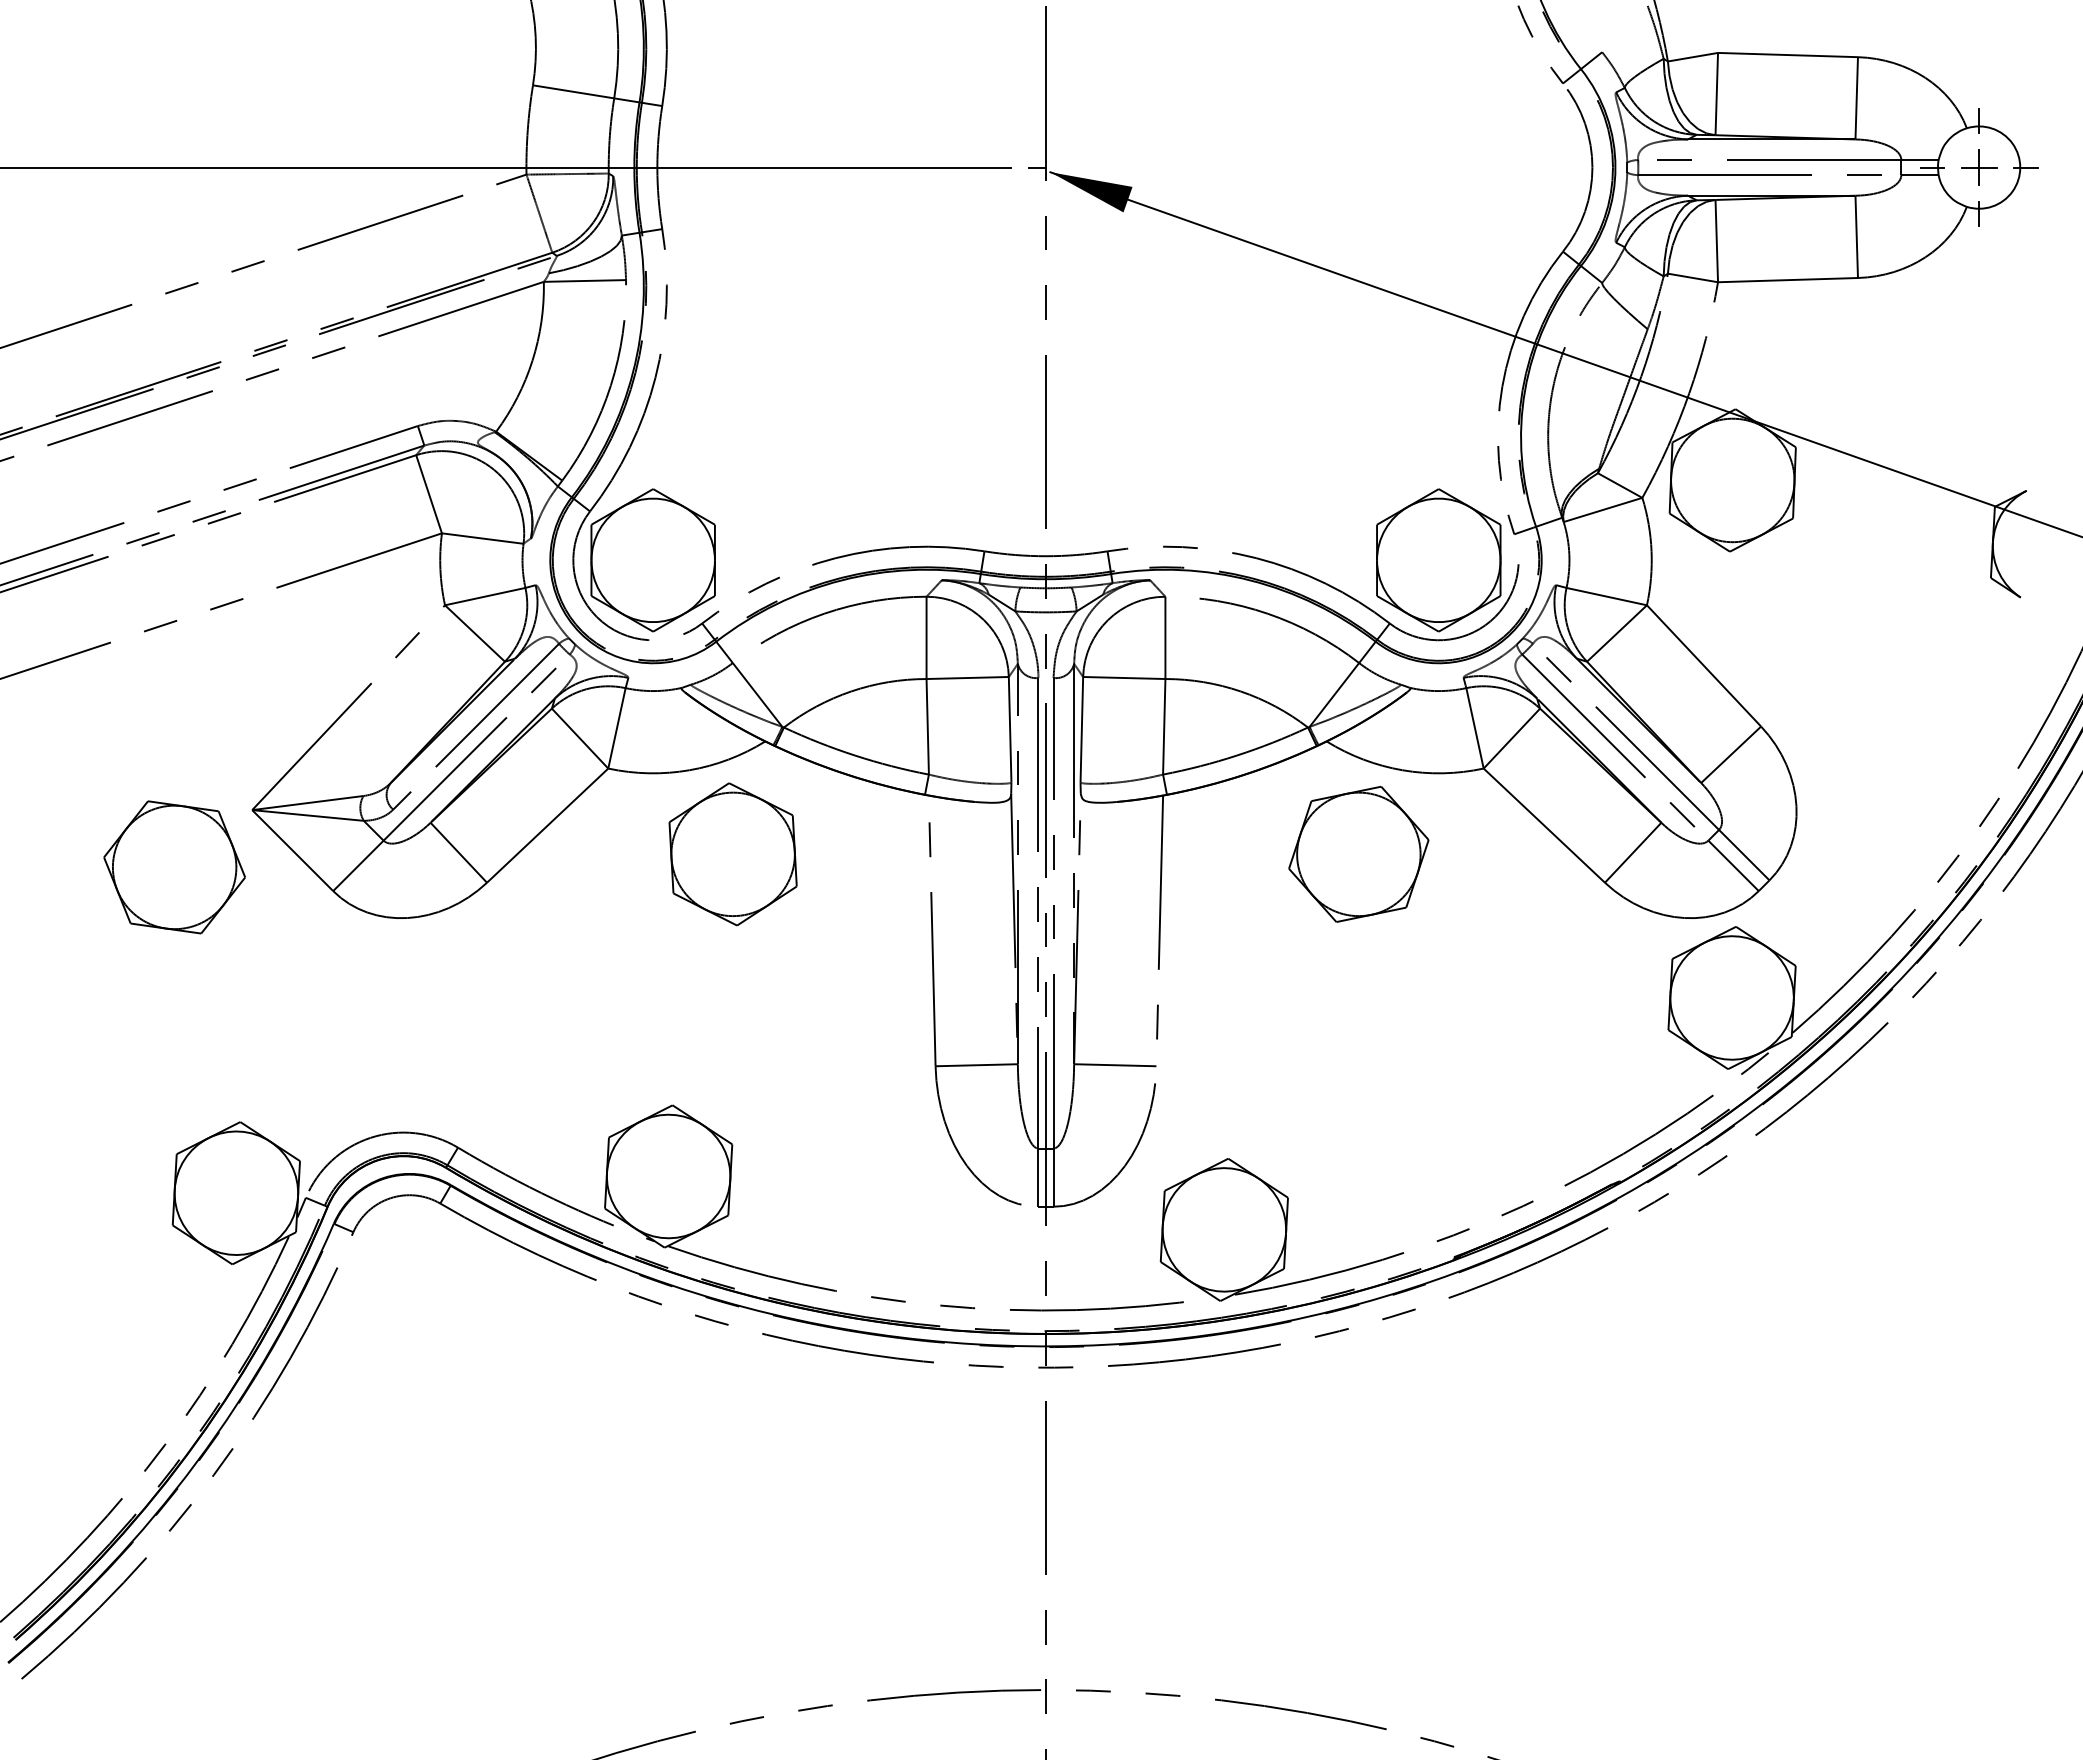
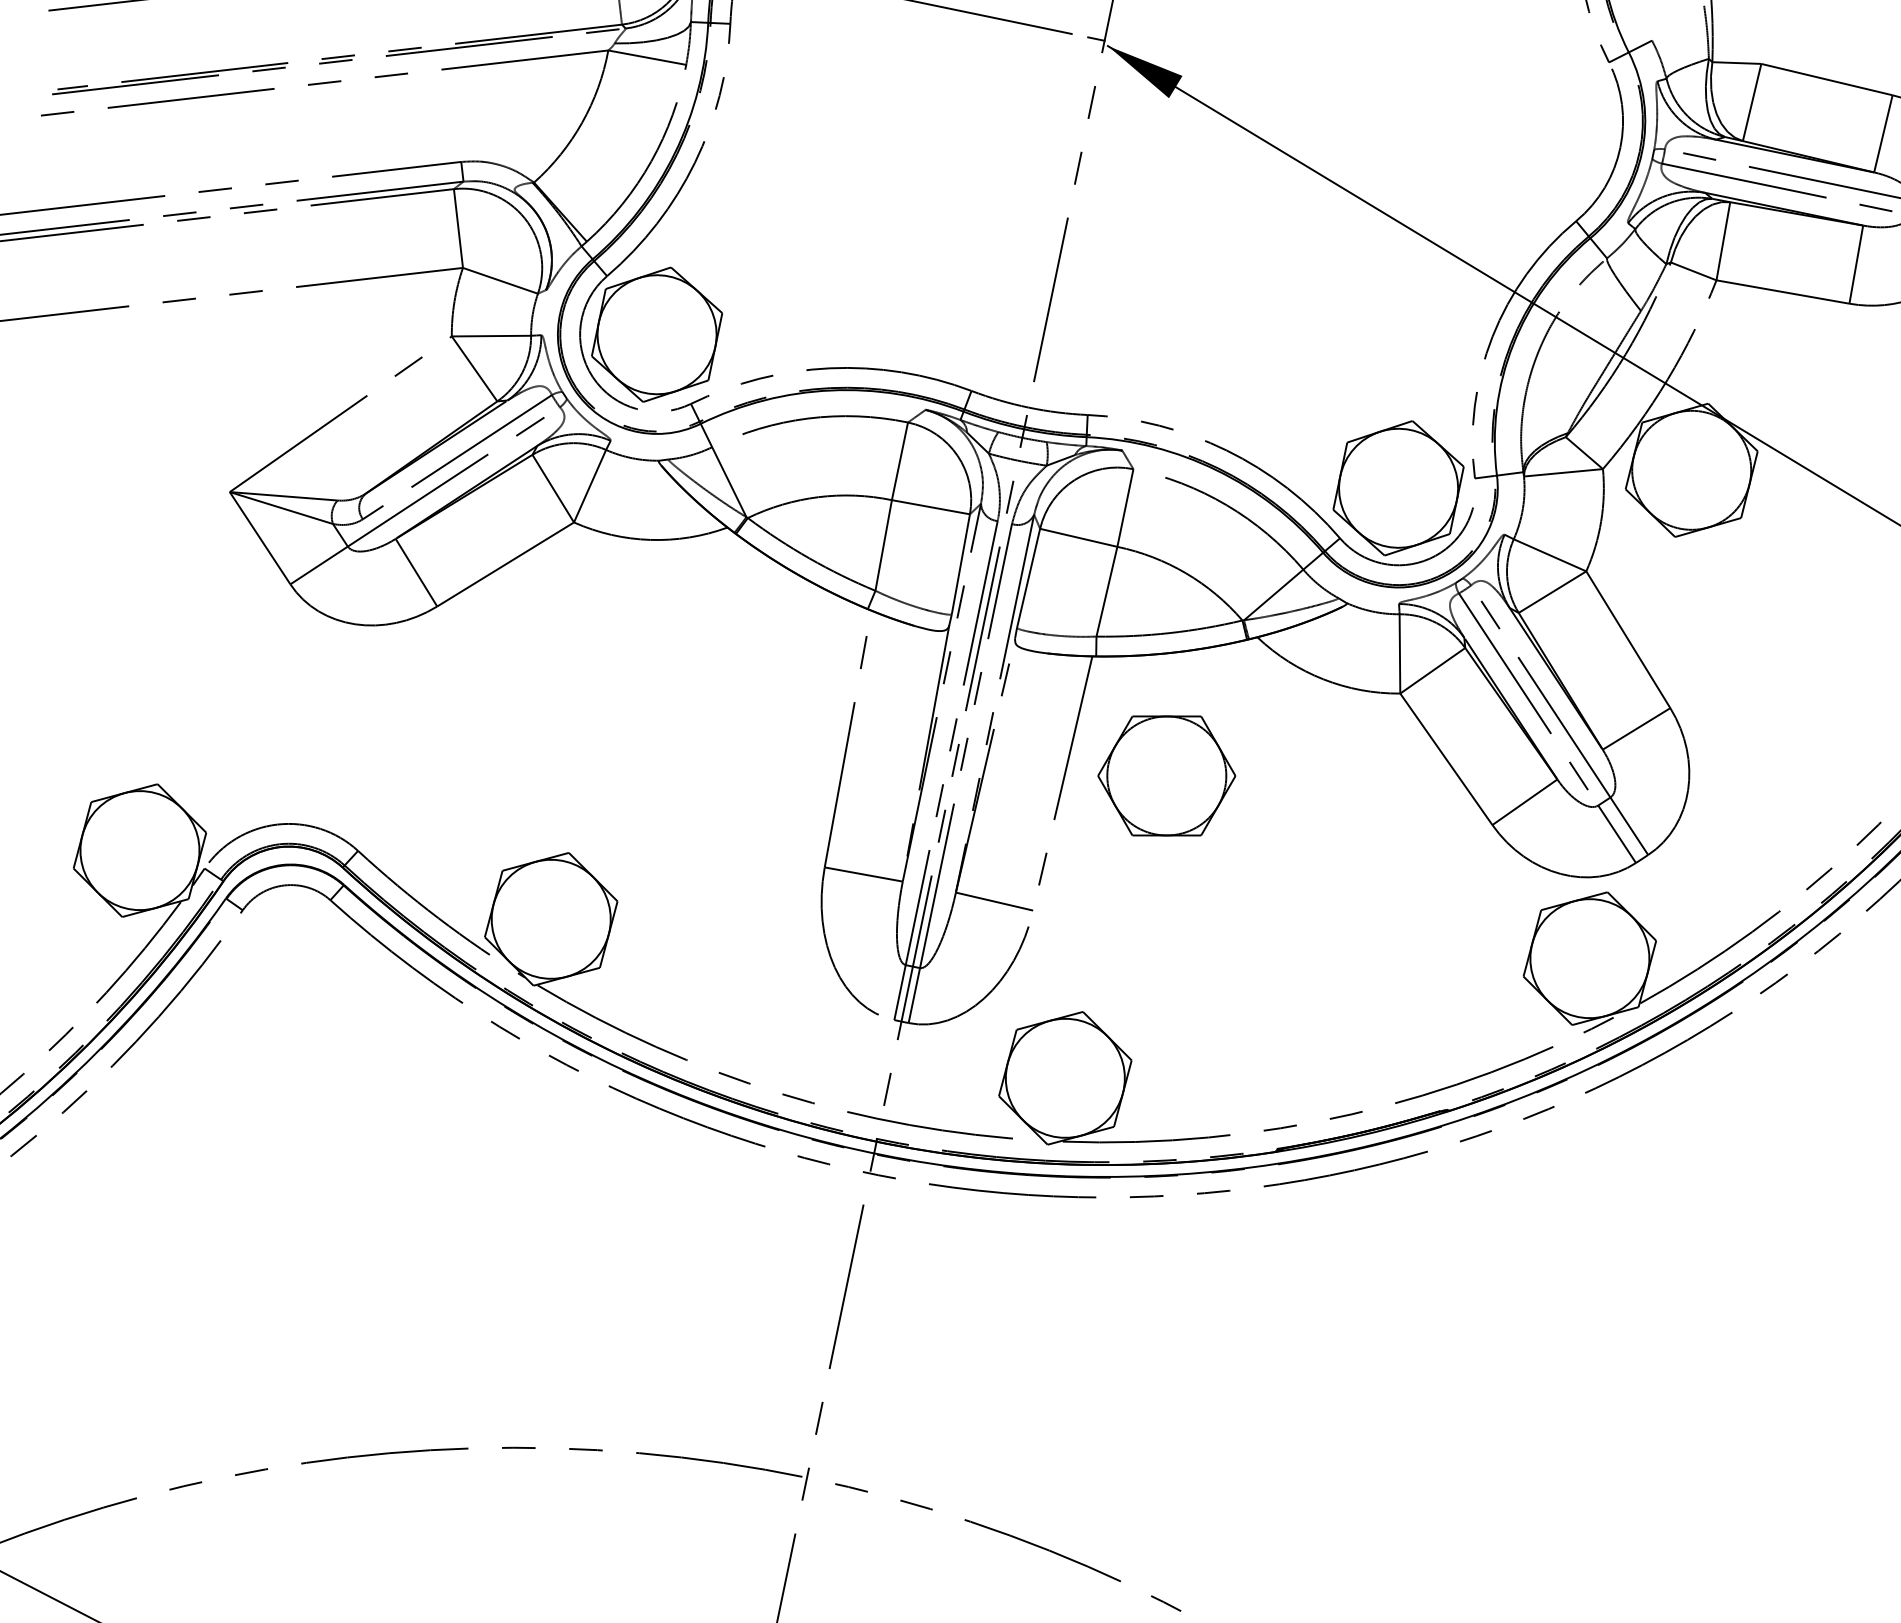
part: (1358, 853) -> (1166, 775), moved
part: (732, 854) -> (674, 627), removed
part: (174, 867) -> (145, 531), removed

